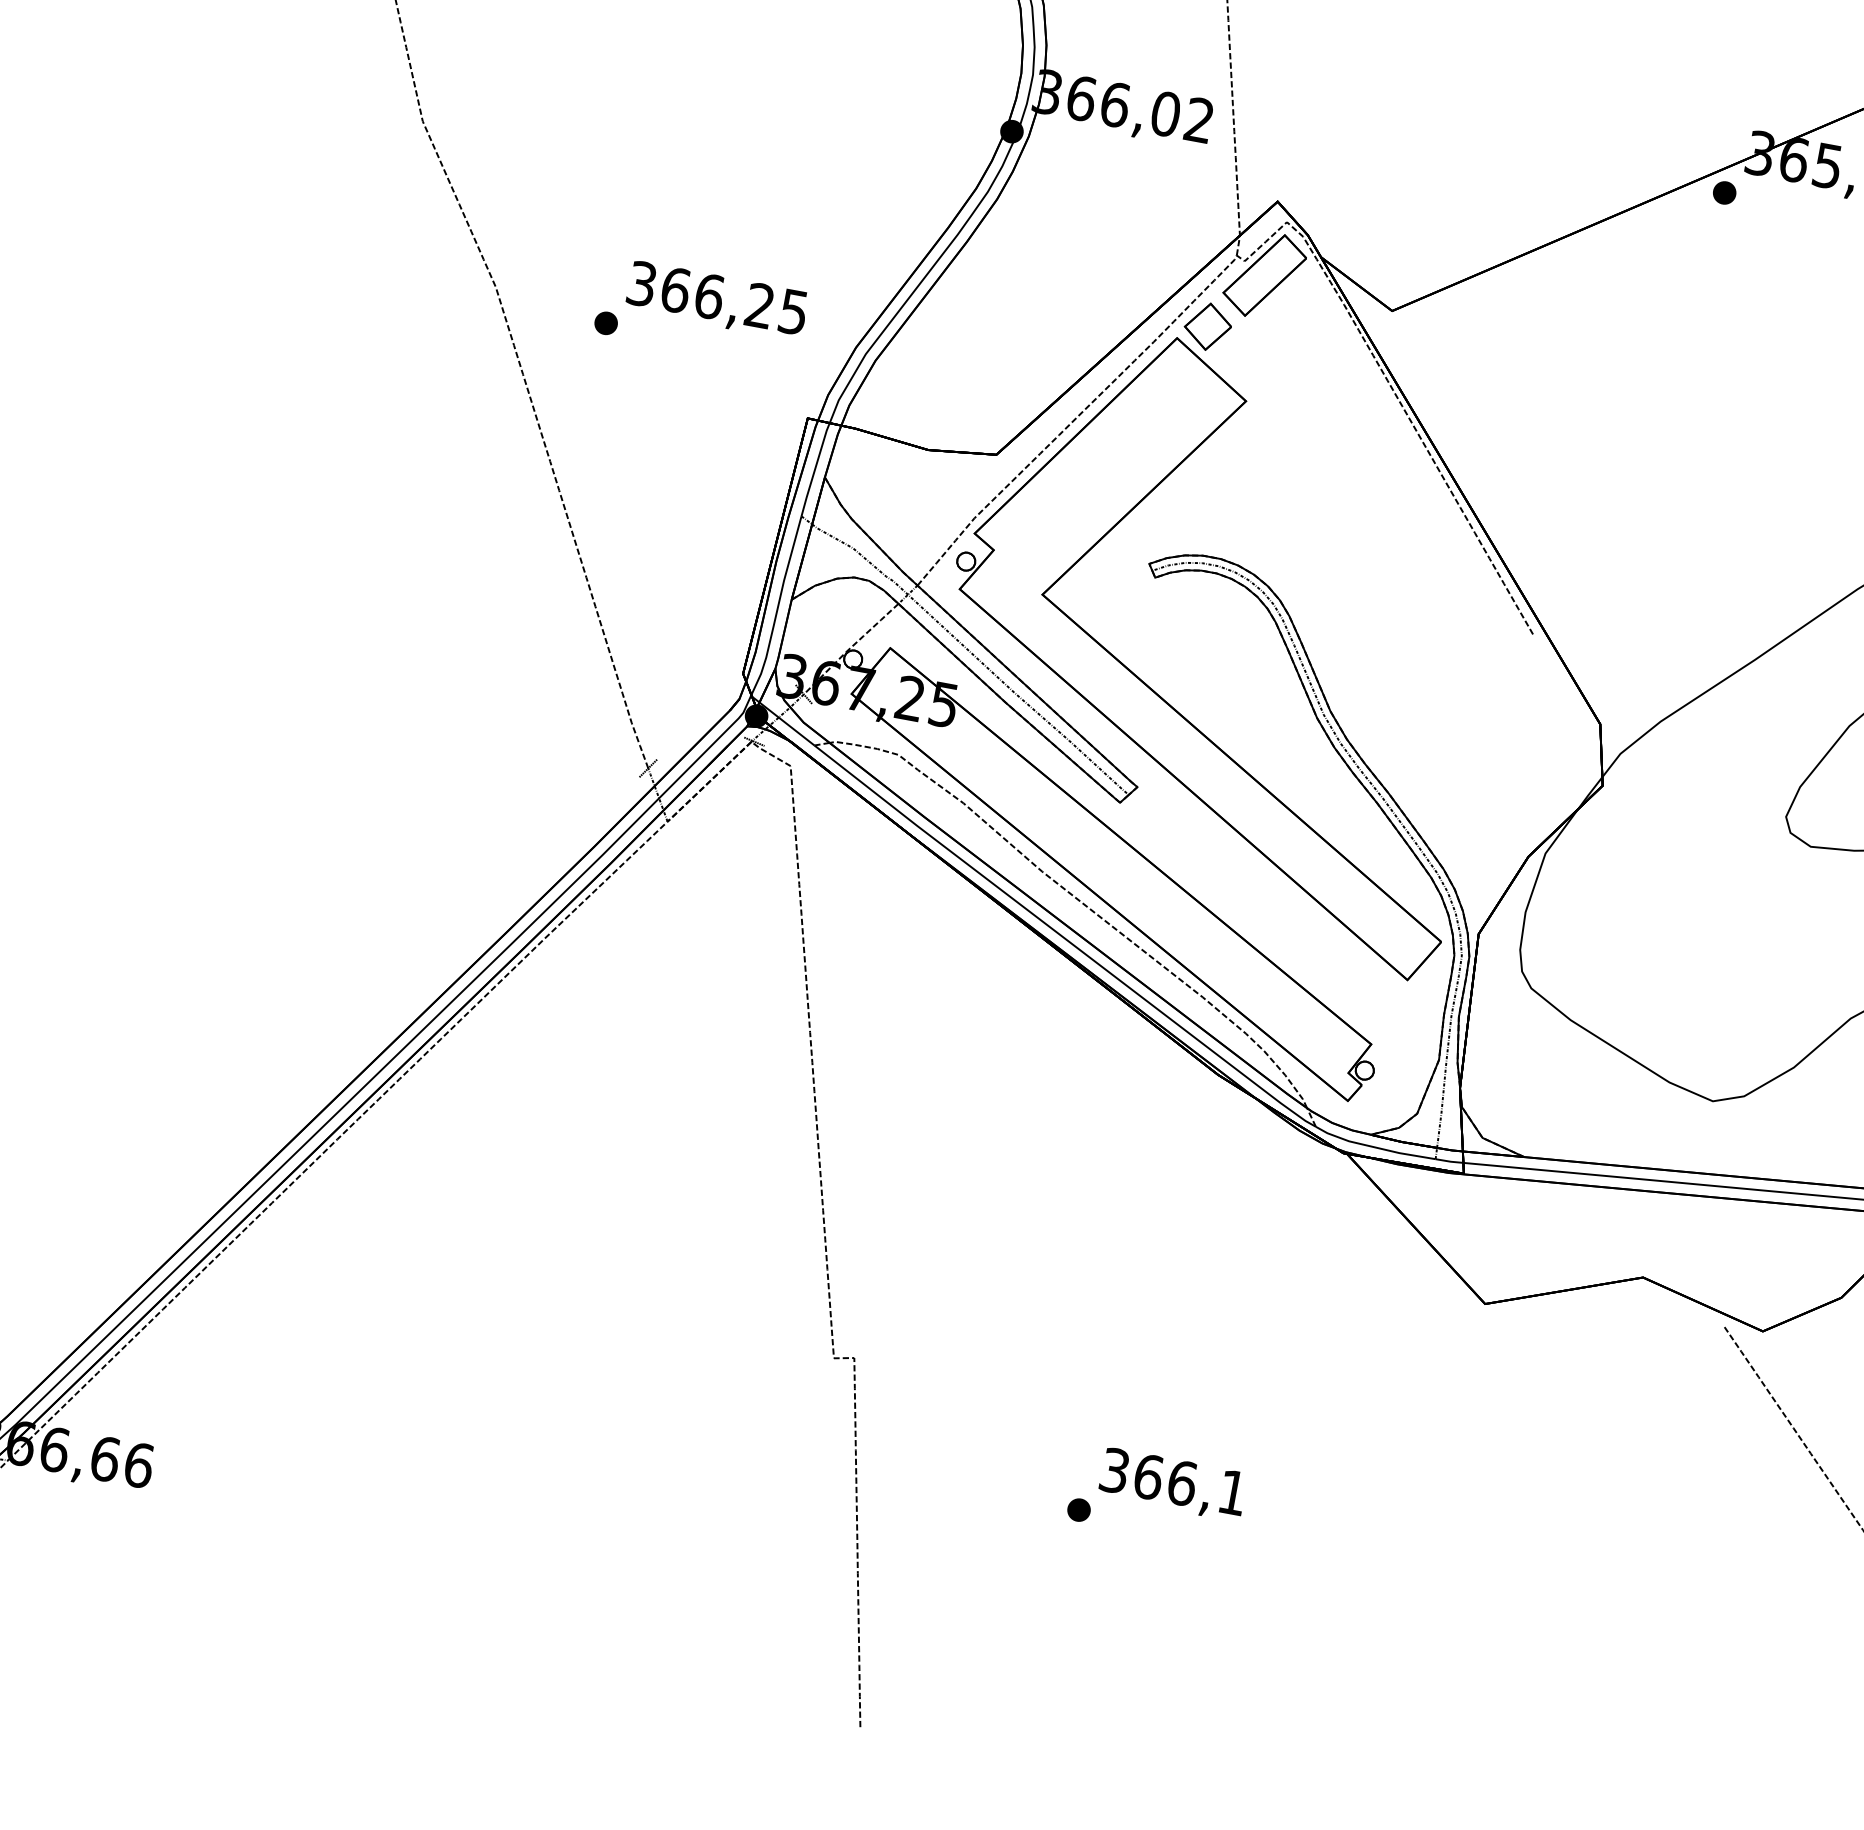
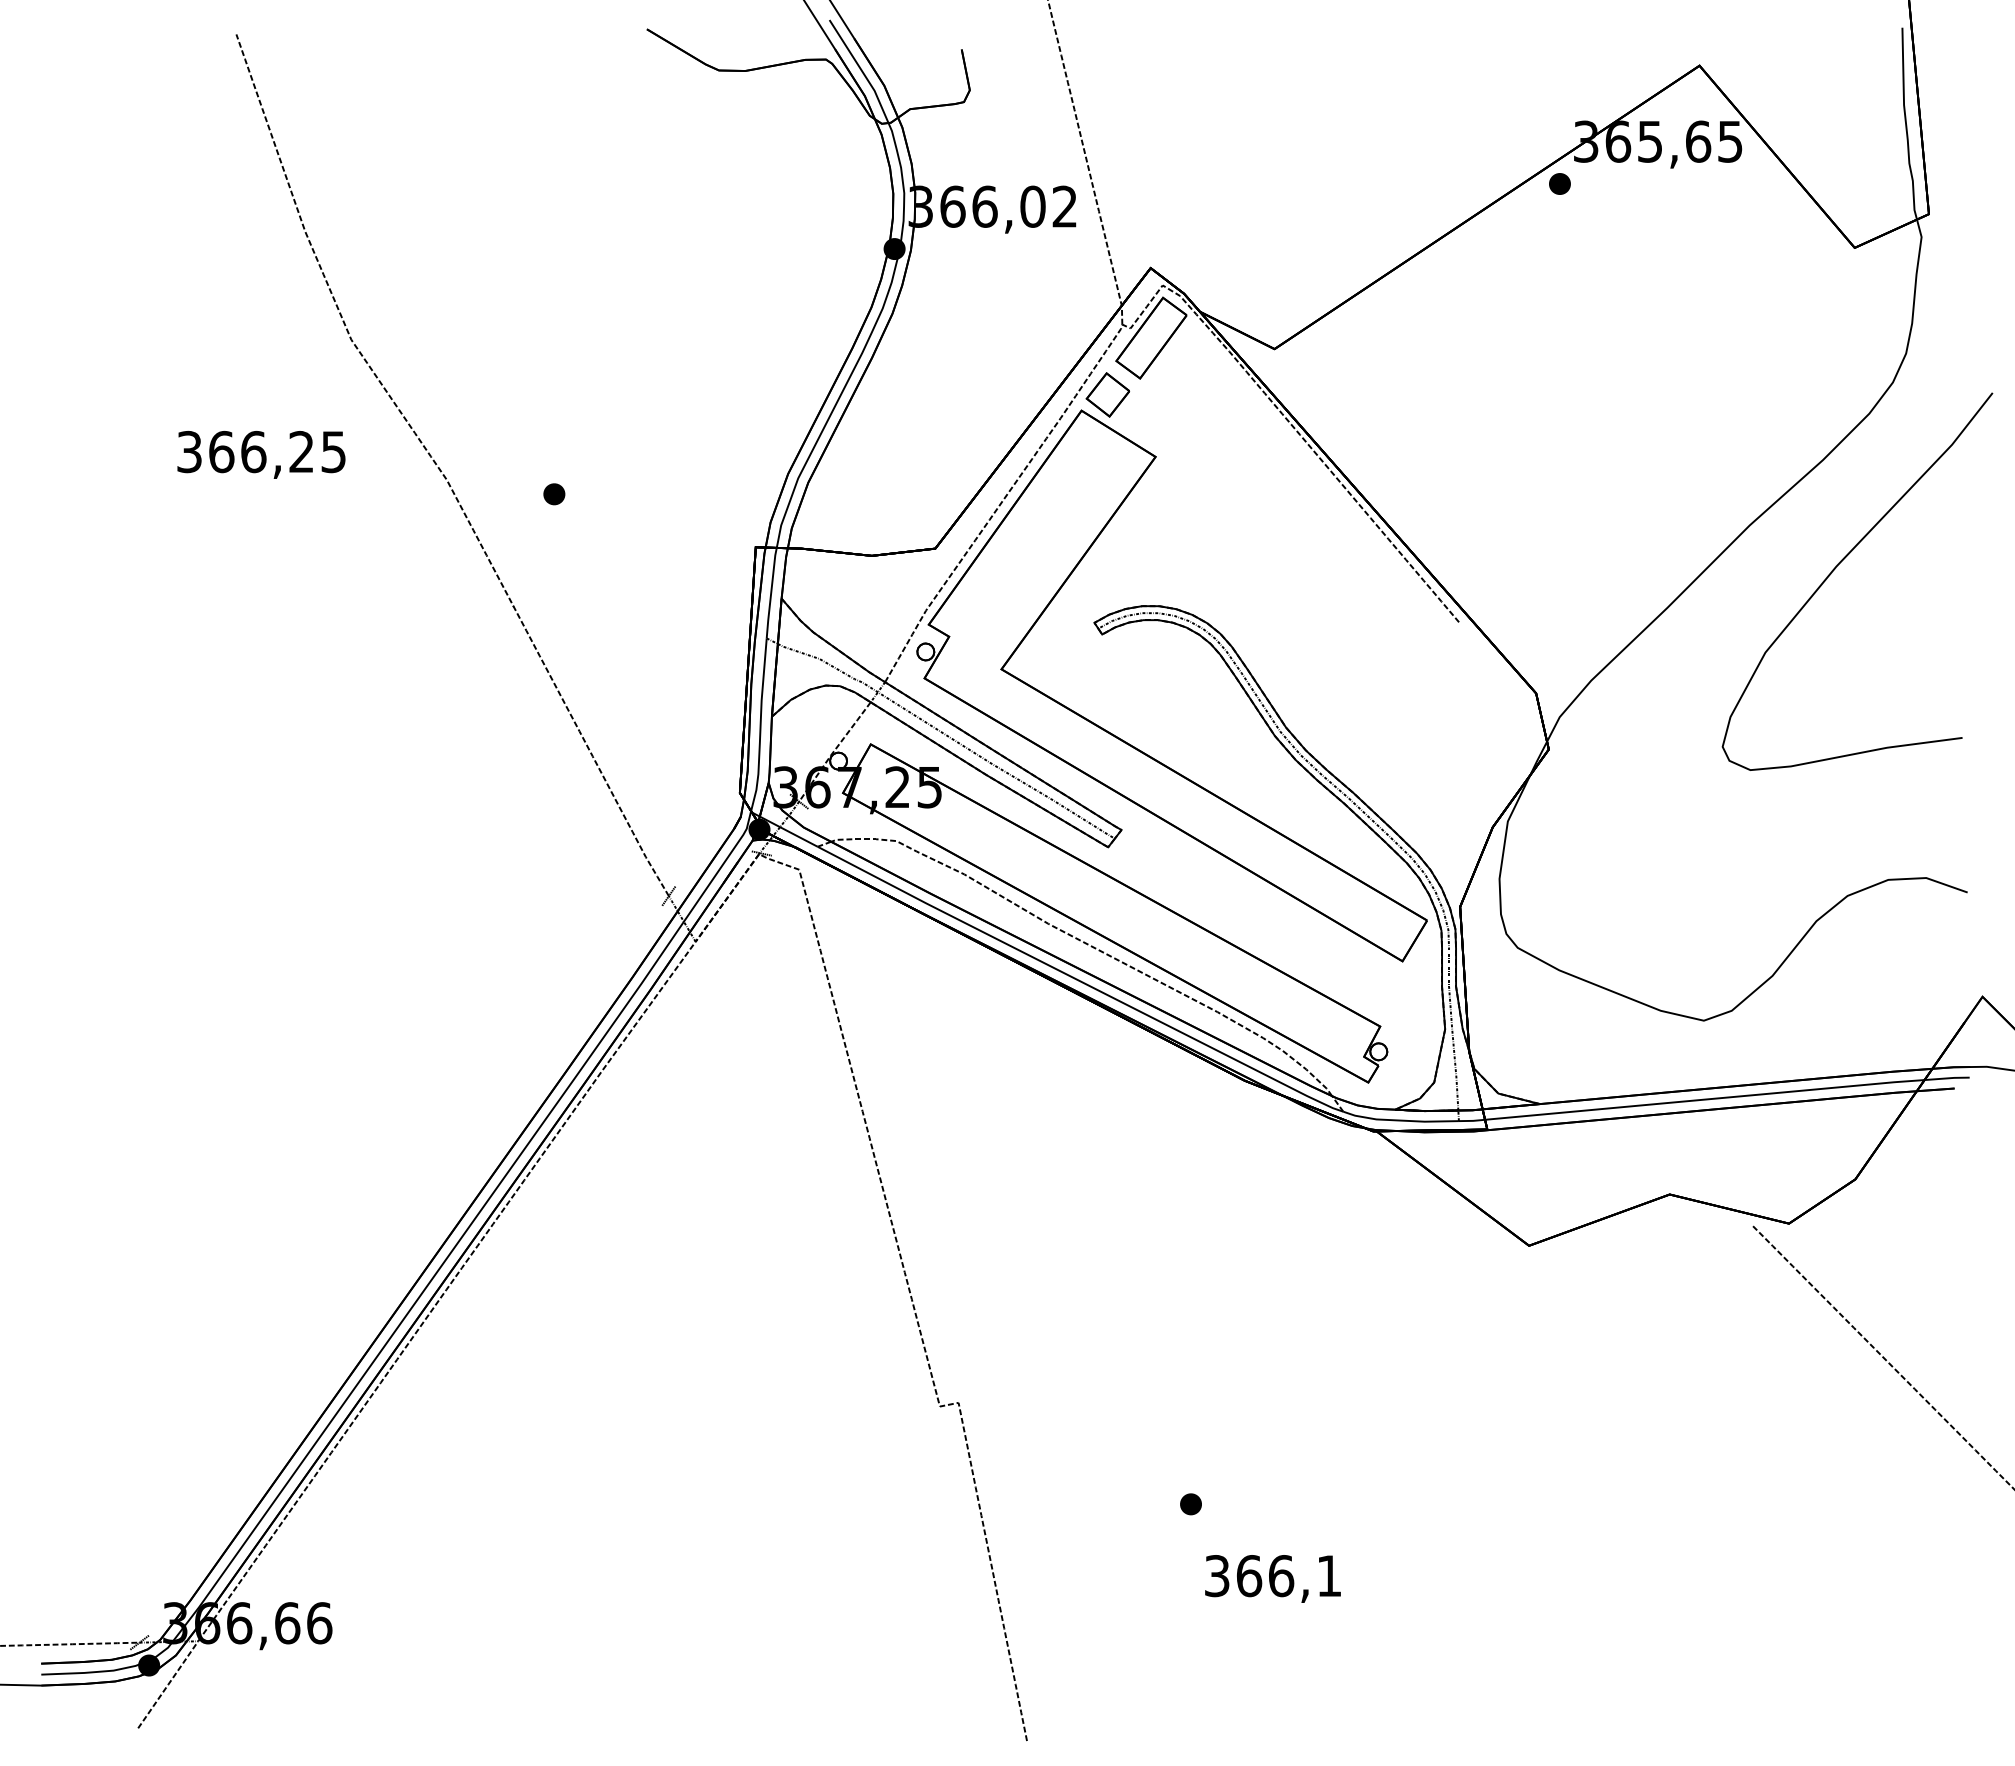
text: (717, 300) -> (261, 454), moved
text: (1172, 1484) -> (1272, 1578), moved

